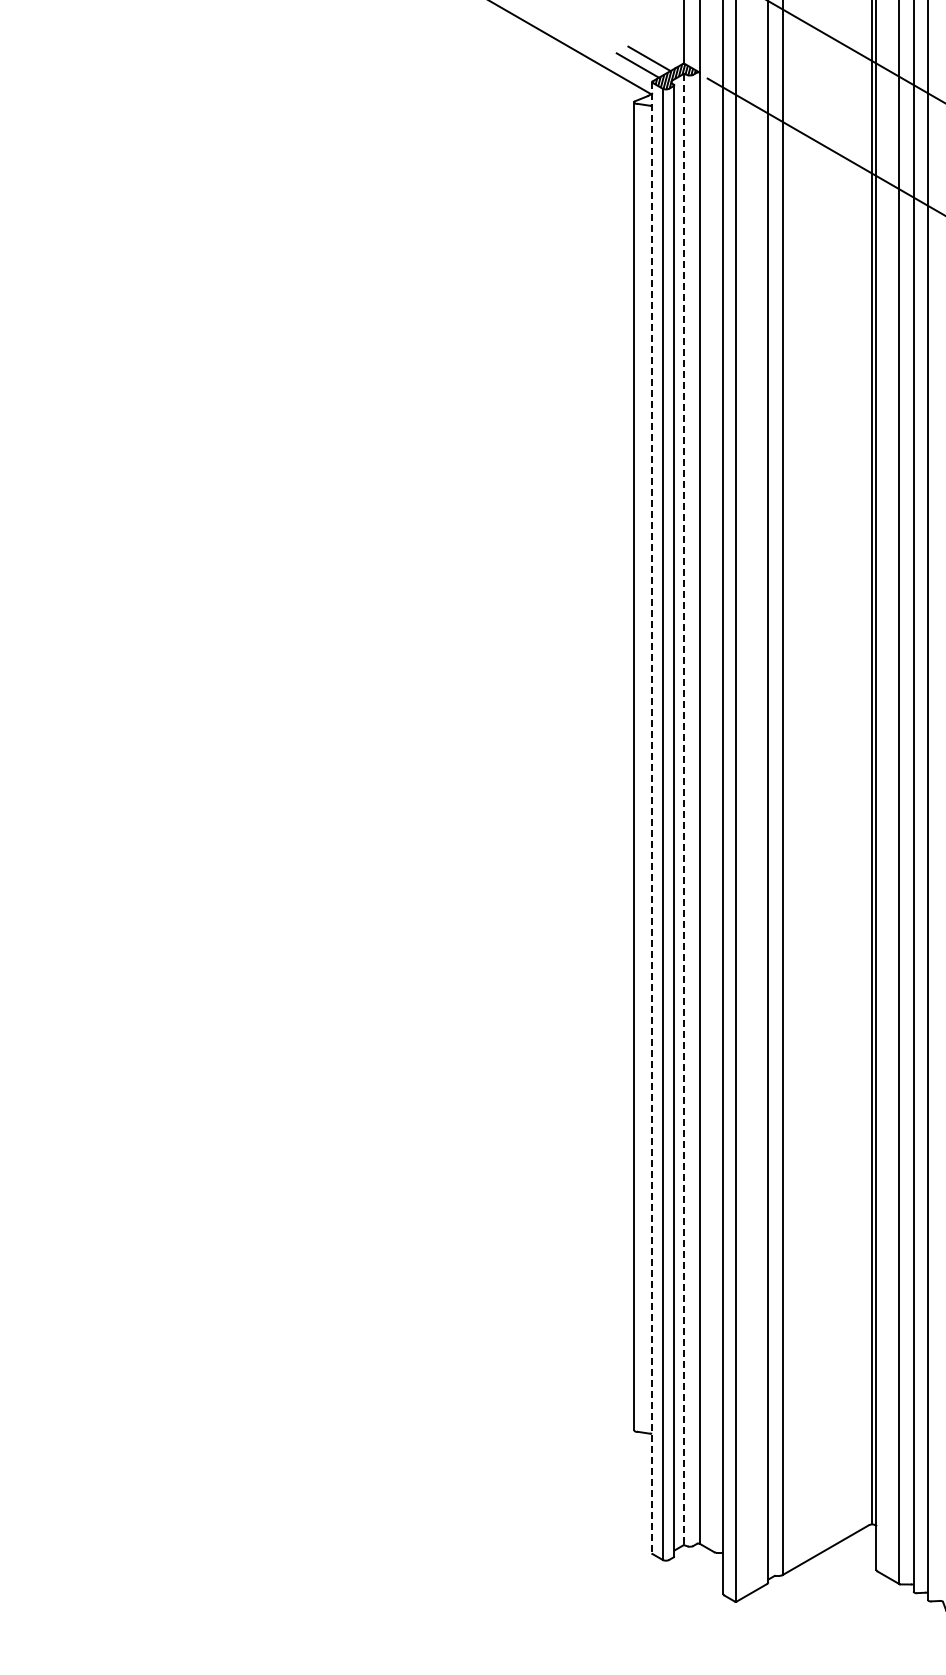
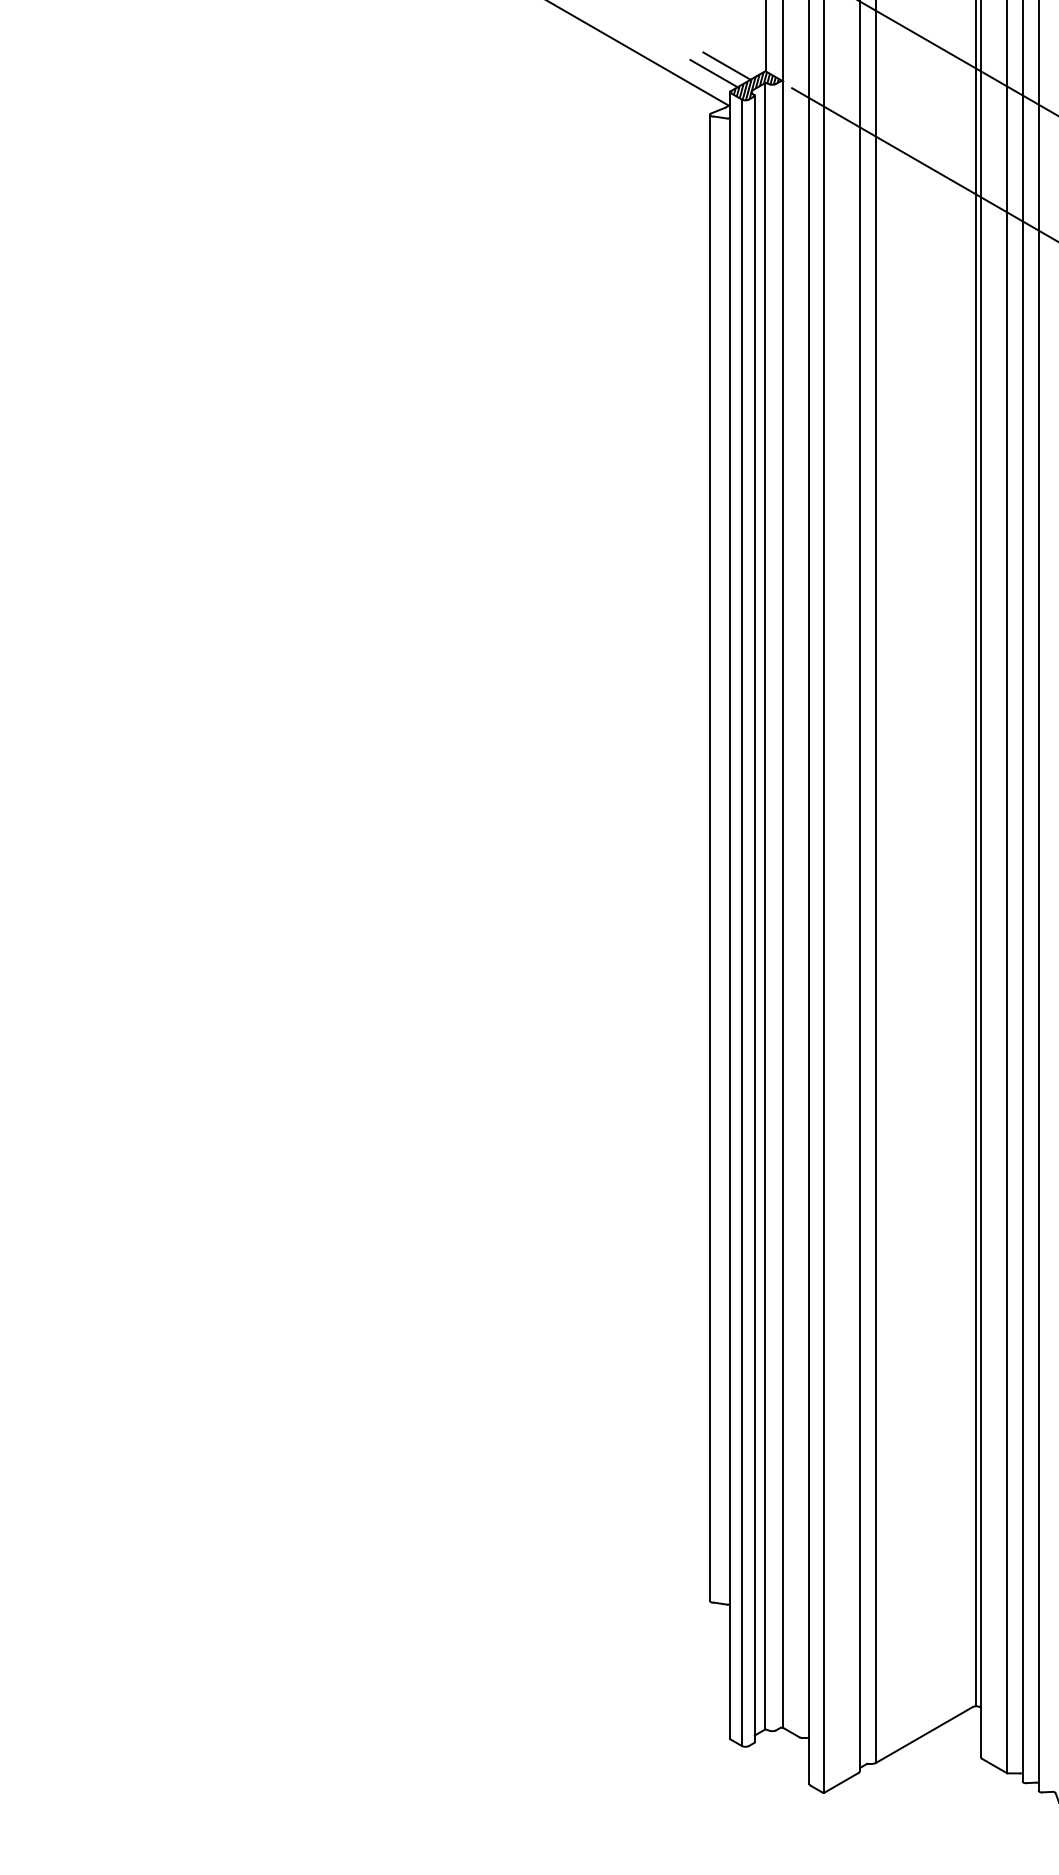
line: (683, 809) -> (765, 906), dashed -> solid
line: (652, 817) -> (730, 915), dashed -> solid

